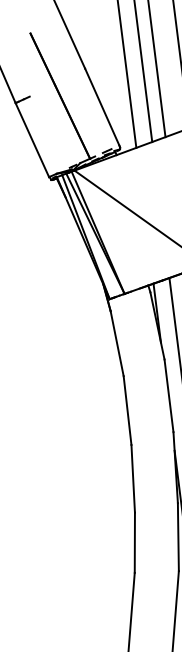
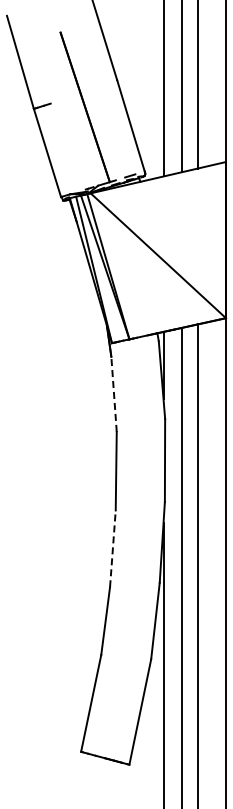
line: (117, 343) -> (114, 394), solid -> dashed
line: (132, 478) -> (112, 548), solid -> dashed

